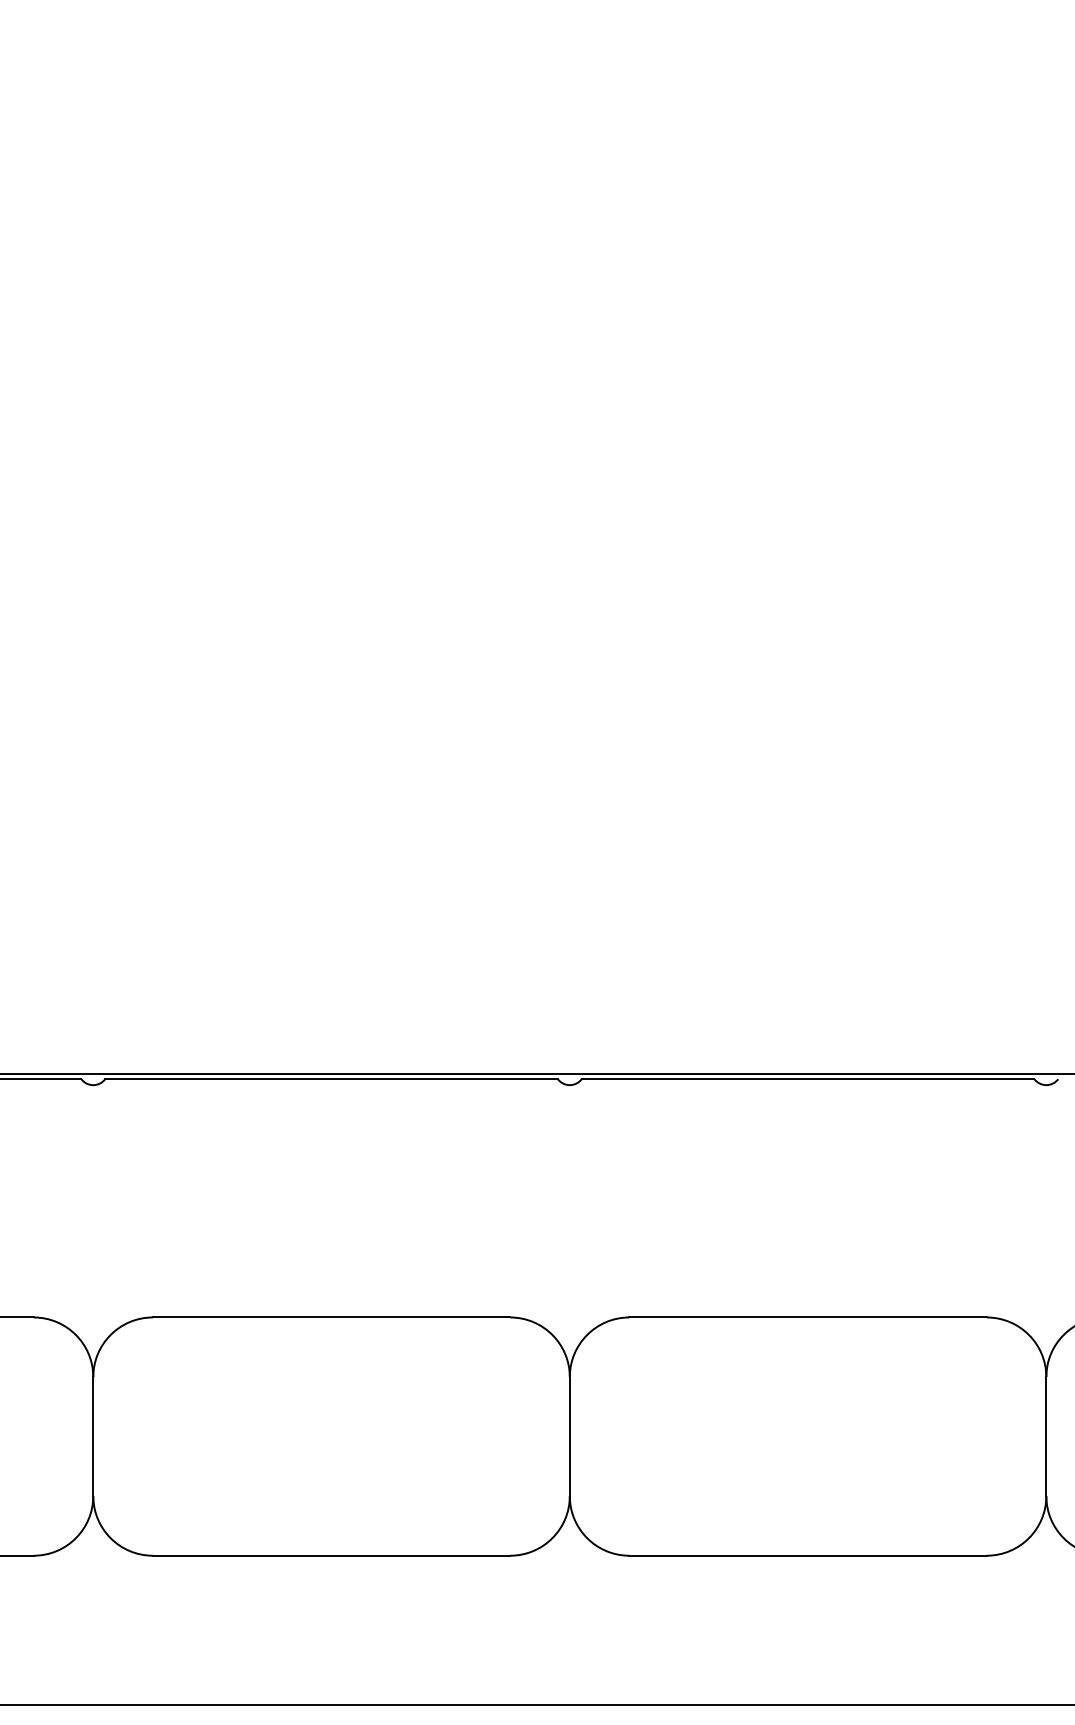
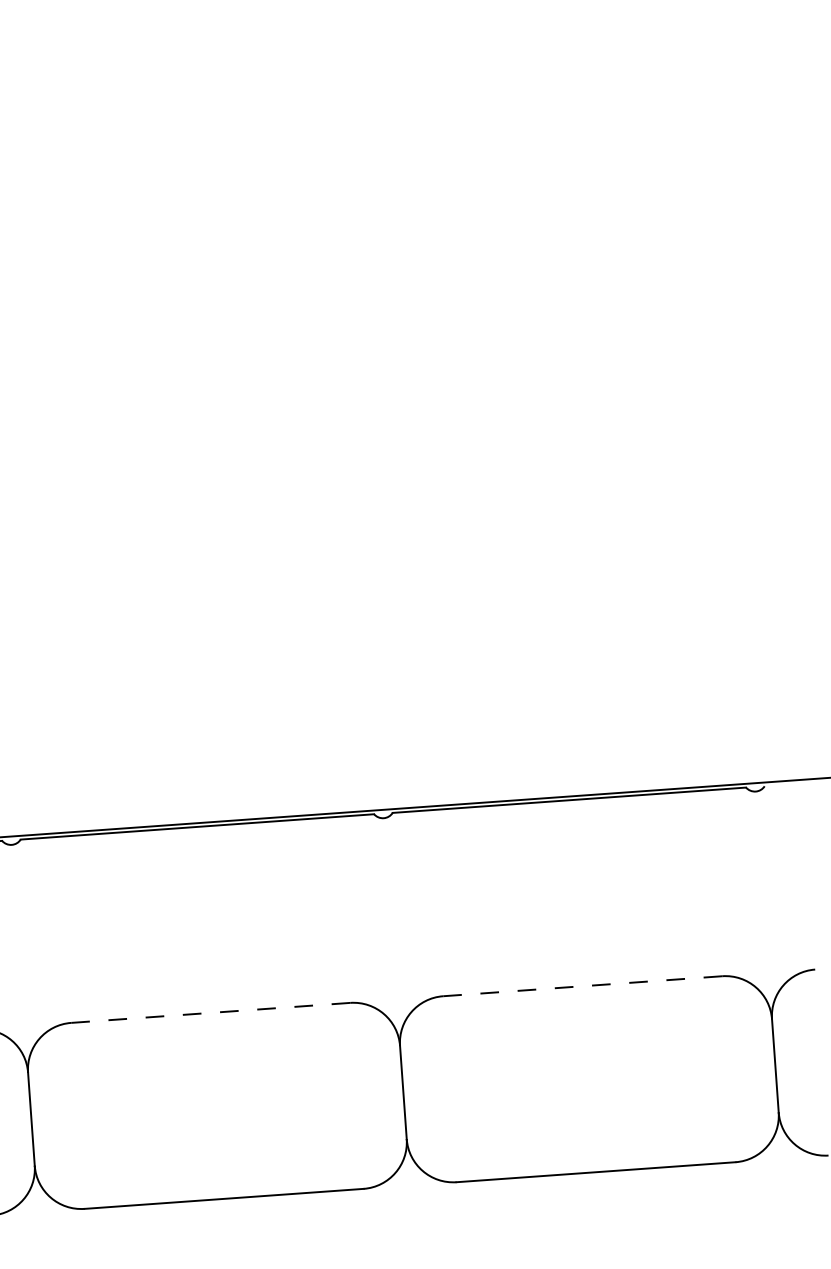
line: (331, 1317) -> (210, 1012), solid -> dashed
line: (808, 1317) -> (583, 986), solid -> dashed

